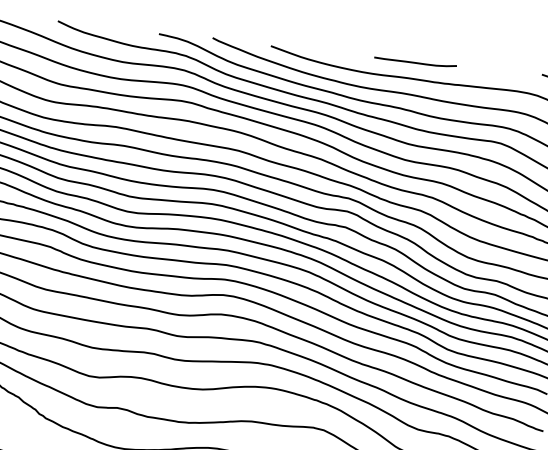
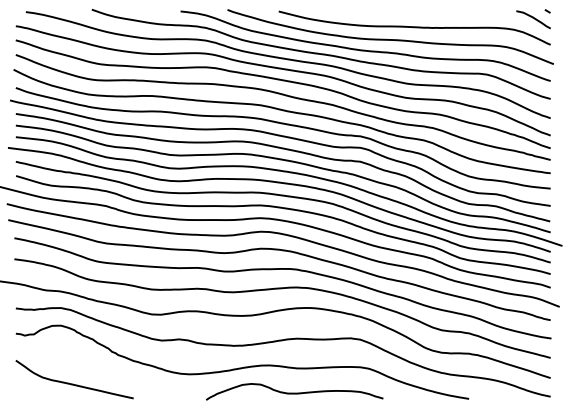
curve: (415, 62) -> (405, 12), removed

